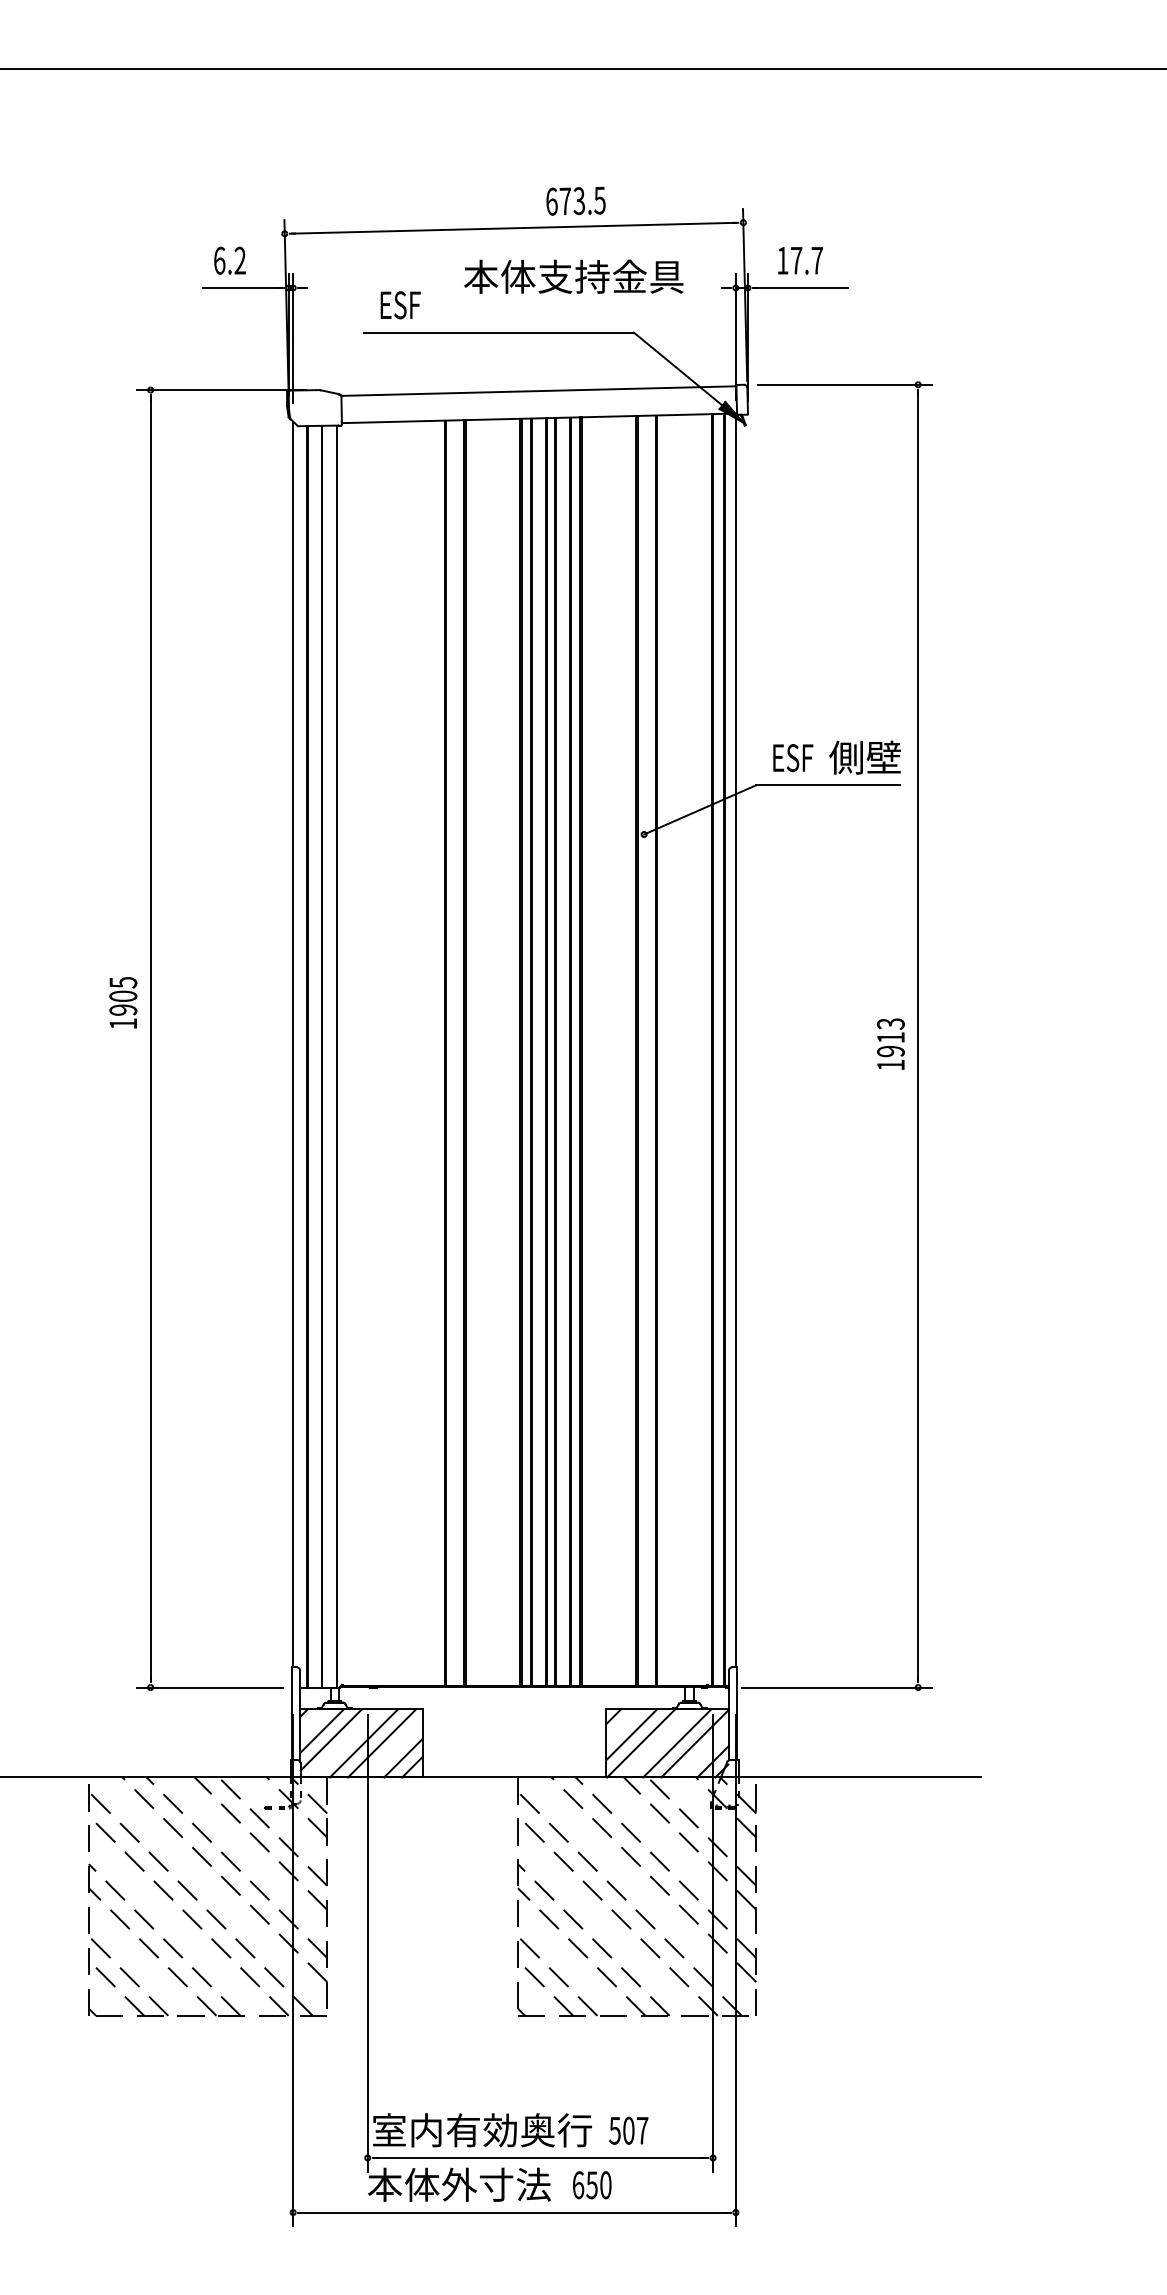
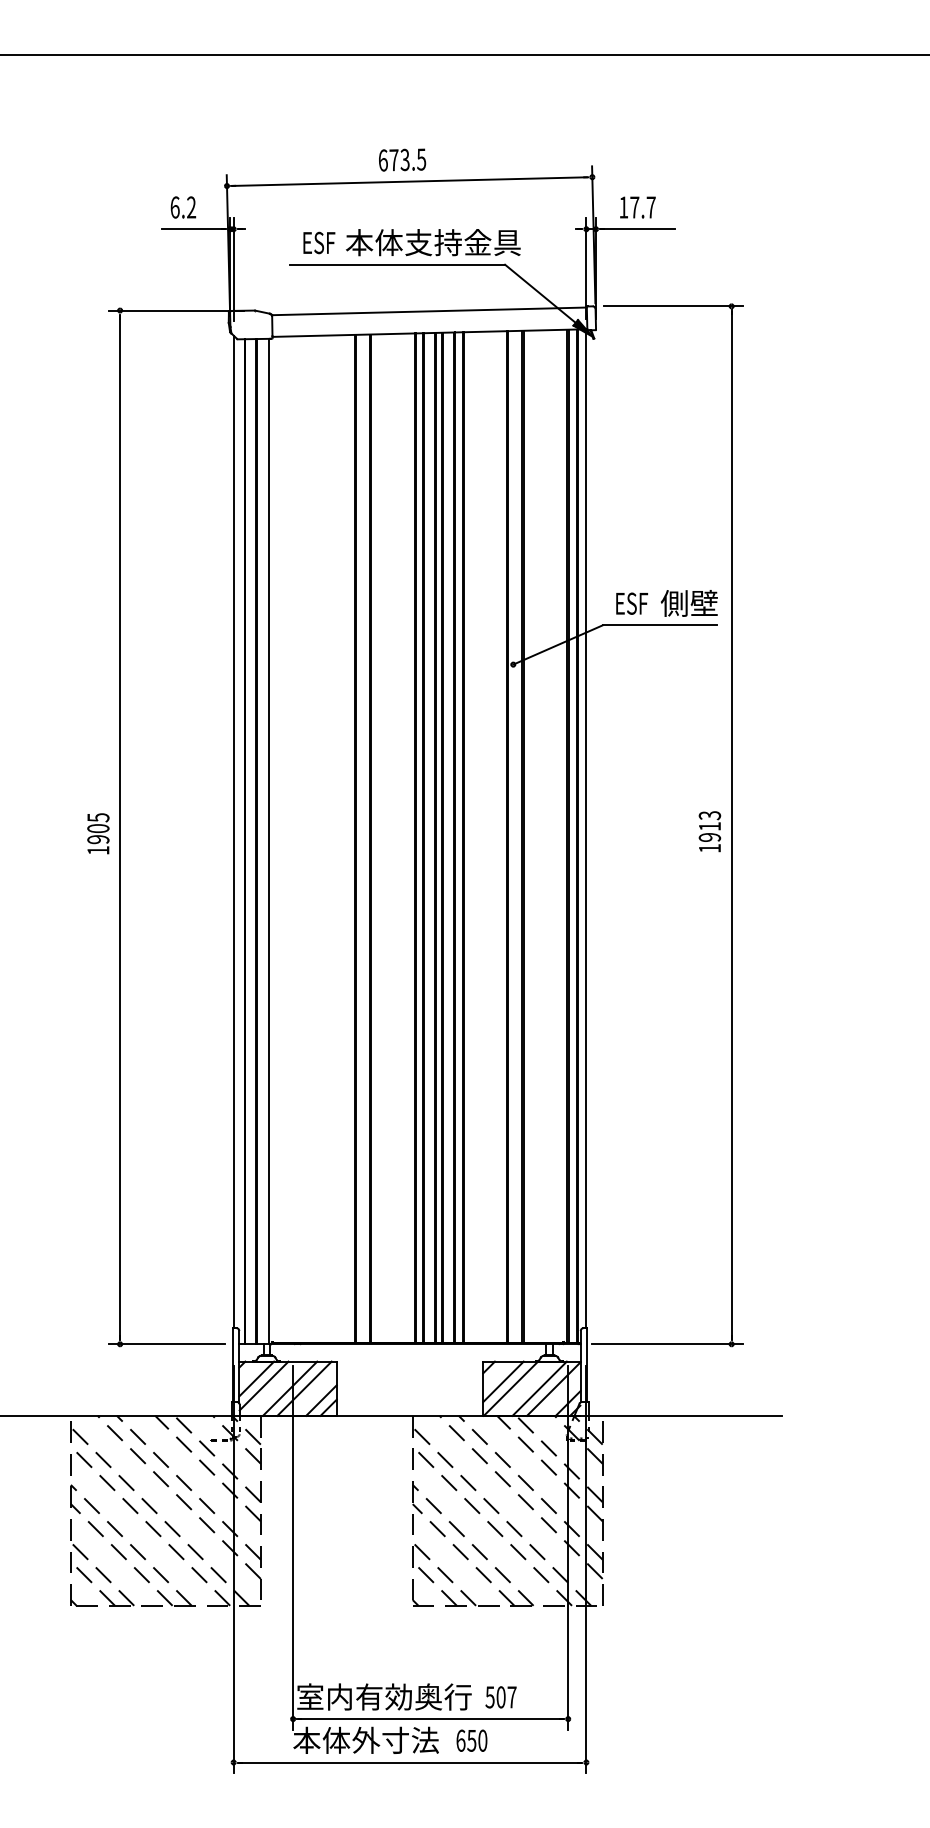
text: (575, 201) -> (402, 160), moved
text: (573, 276) -> (433, 242), moved
text: (123, 1002) -> (98, 833), moved

